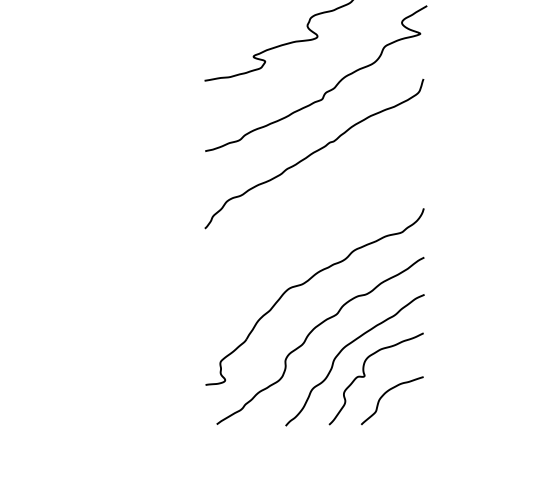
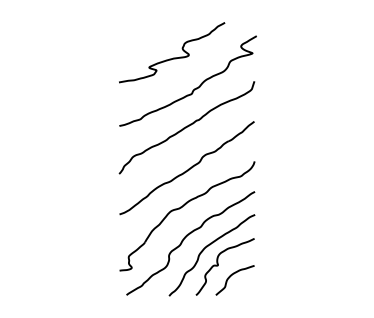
part: (313, 219) -> (186, 168), added

